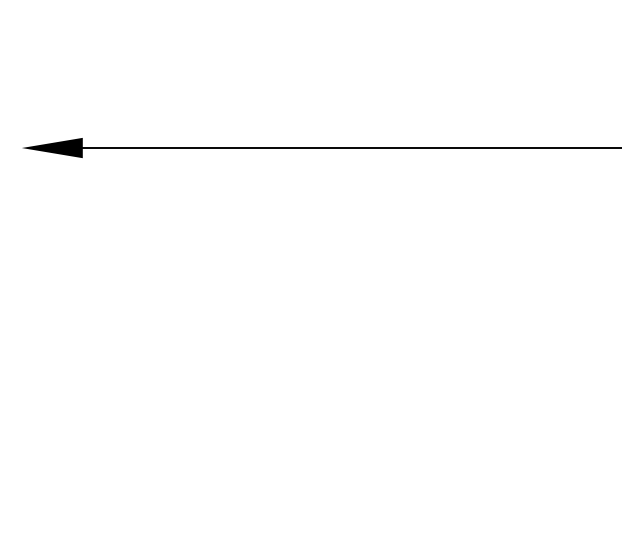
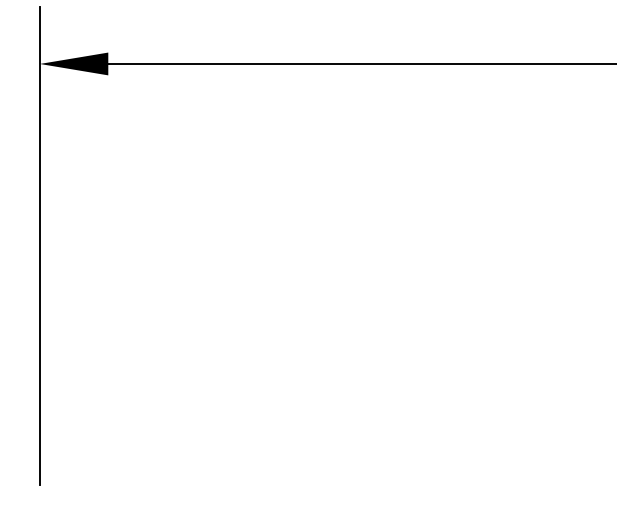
line: (21, 310) -> (39, 246), added

